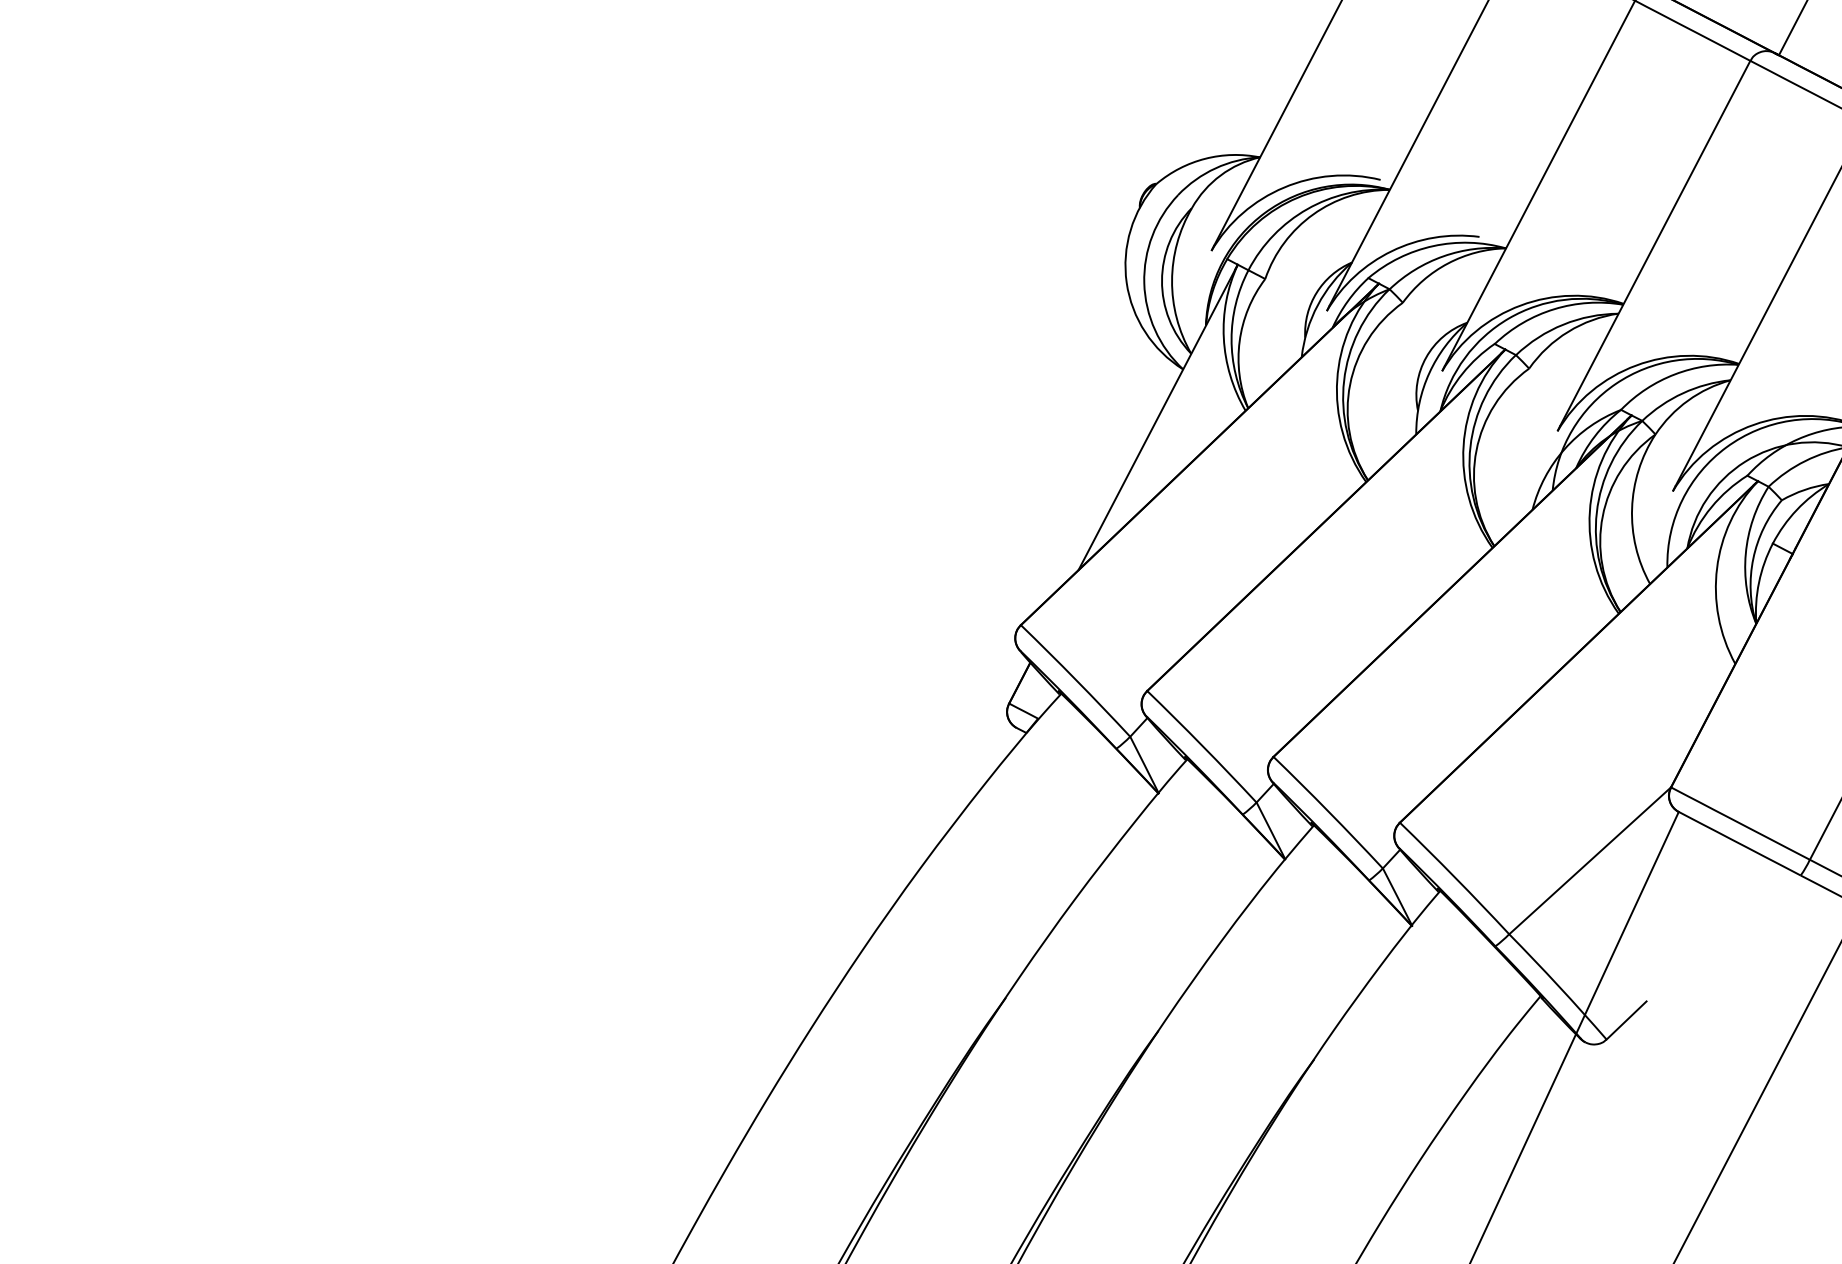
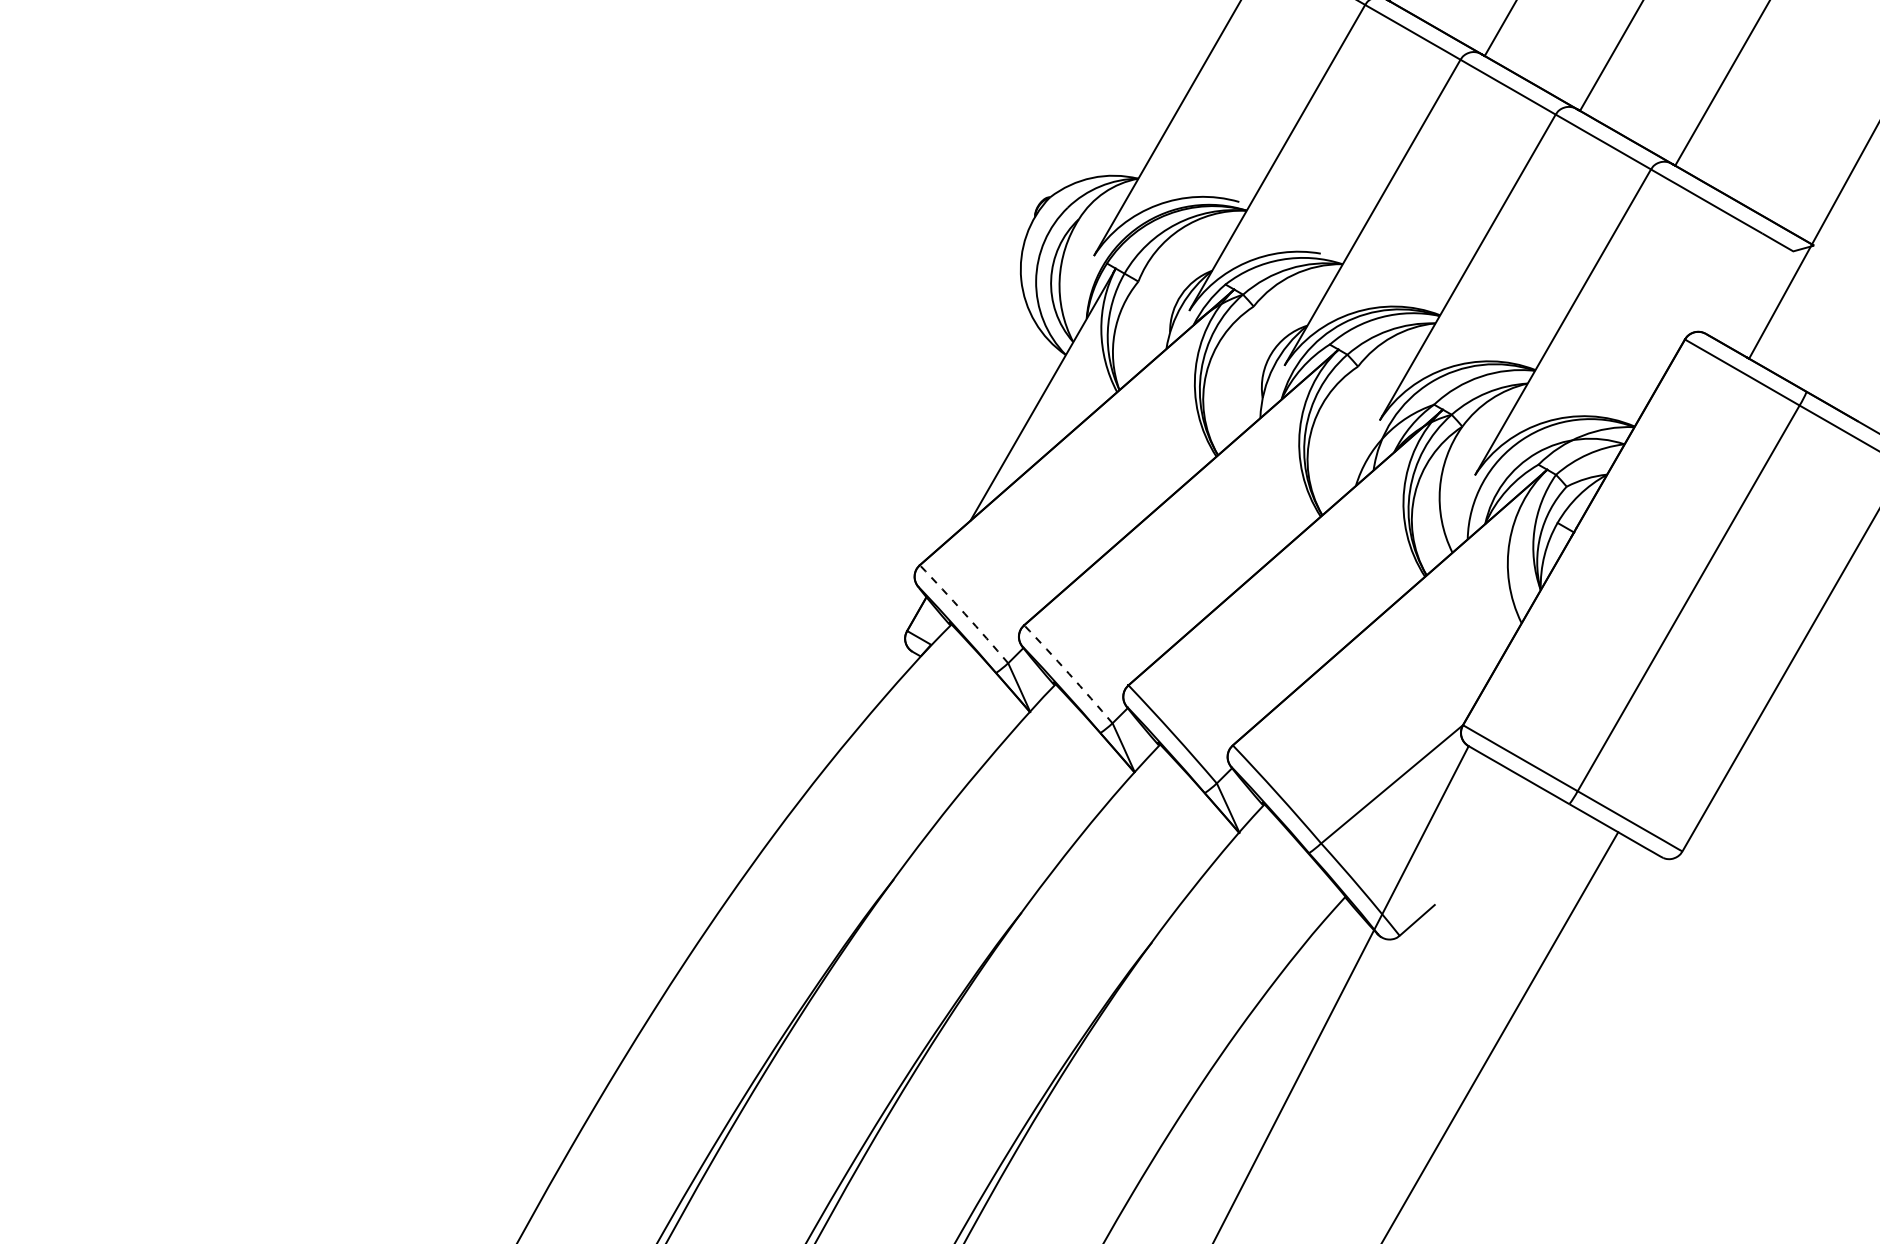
arc: (1076, 680) -> (964, 613), solid -> dashed
arc: (1203, 745) -> (1069, 673), solid -> dashed

